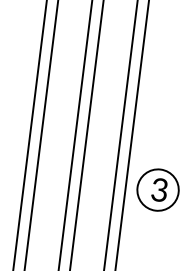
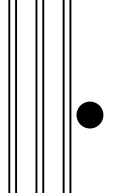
fill: (157, 189) -> (89, 114), added

